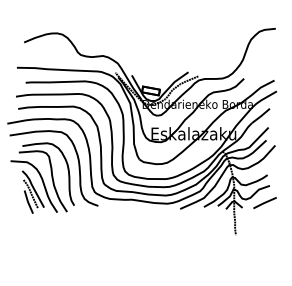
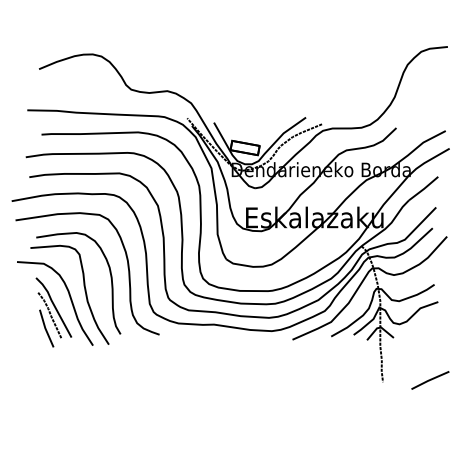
line: (264, 202) -> (429, 379), moved

